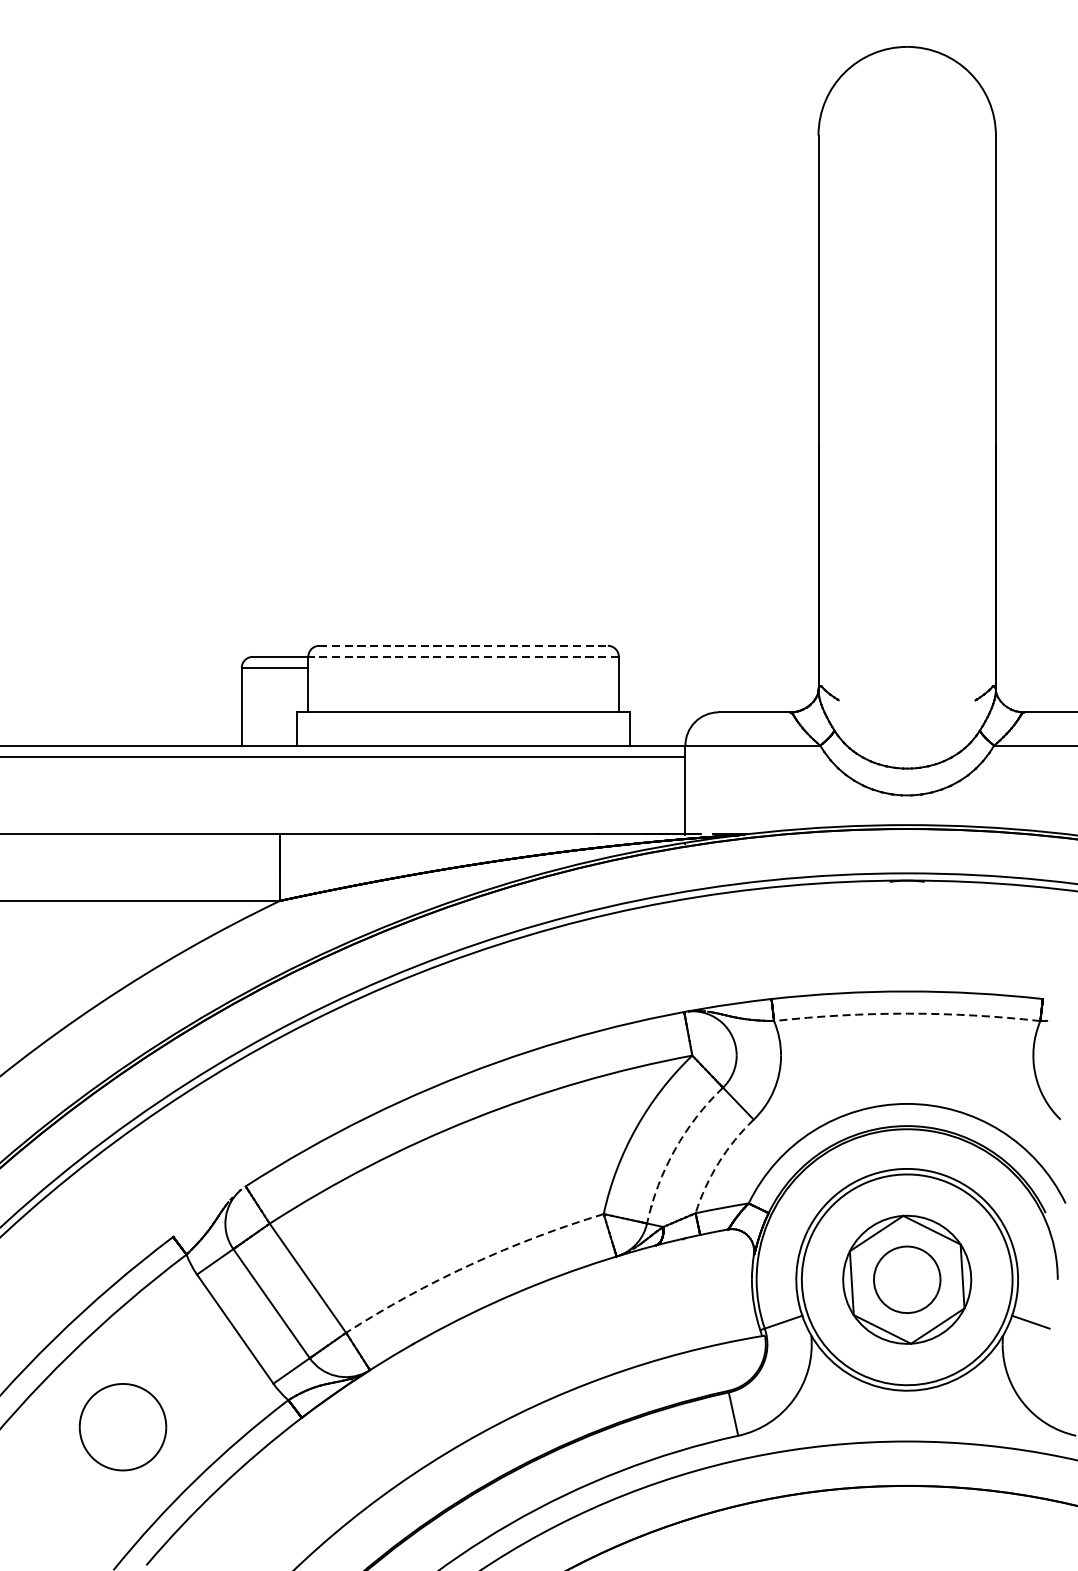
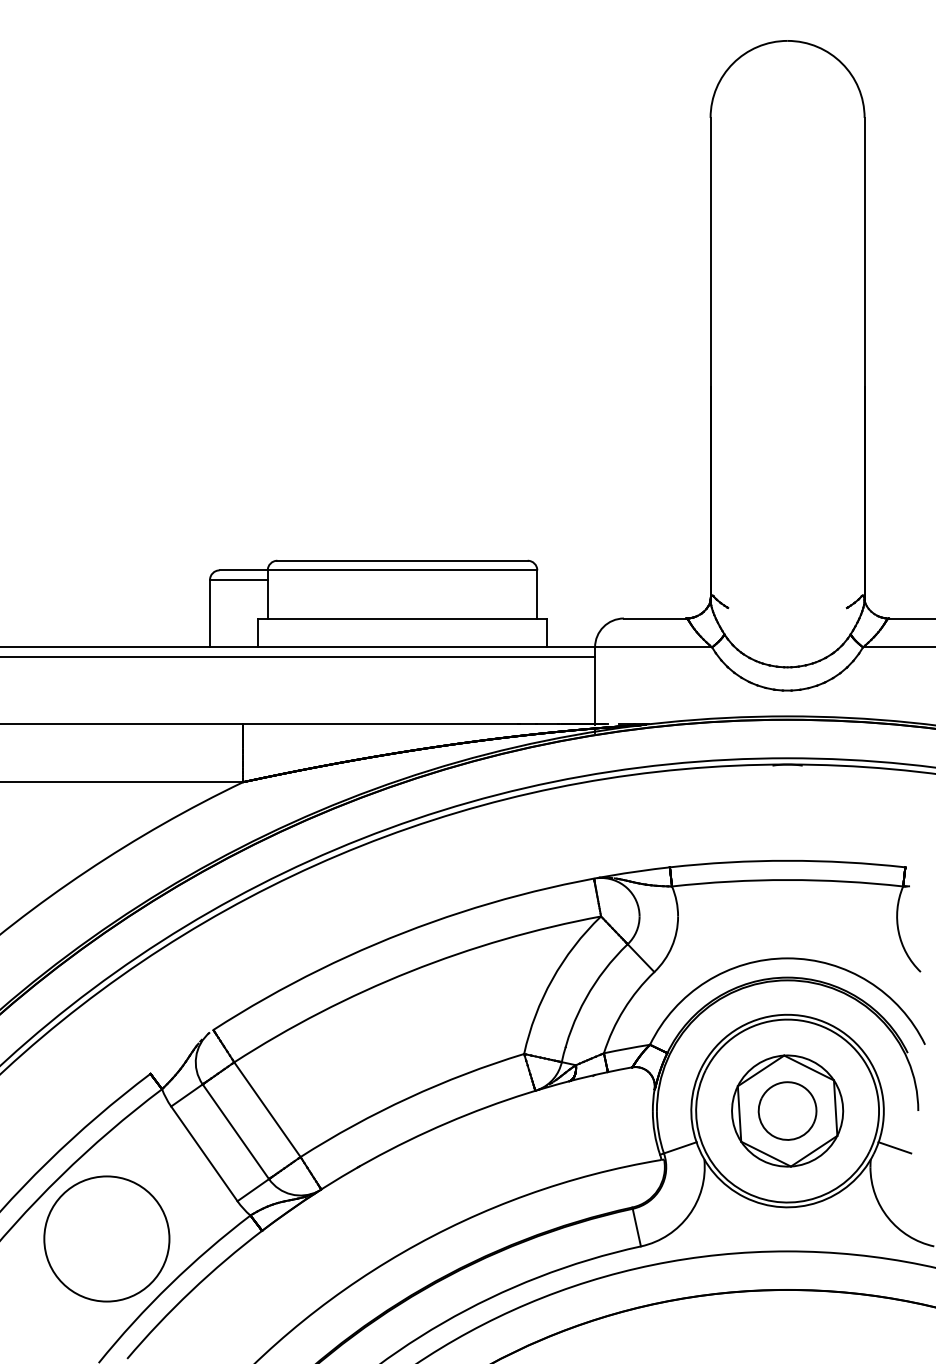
line: (464, 645) -> (403, 560), dashed -> solid
line: (463, 657) -> (402, 570), dashed -> solid
arc: (907, 1014) -> (787, 880), dashed -> solid
arc: (674, 1150) -> (585, 998), dashed -> solid
arc: (719, 1162) -> (624, 1009), dashed -> solid
arc: (470, 1264) -> (408, 1097), dashed -> solid
part: (122, 1426) -> (106, 1238), size x1.67

